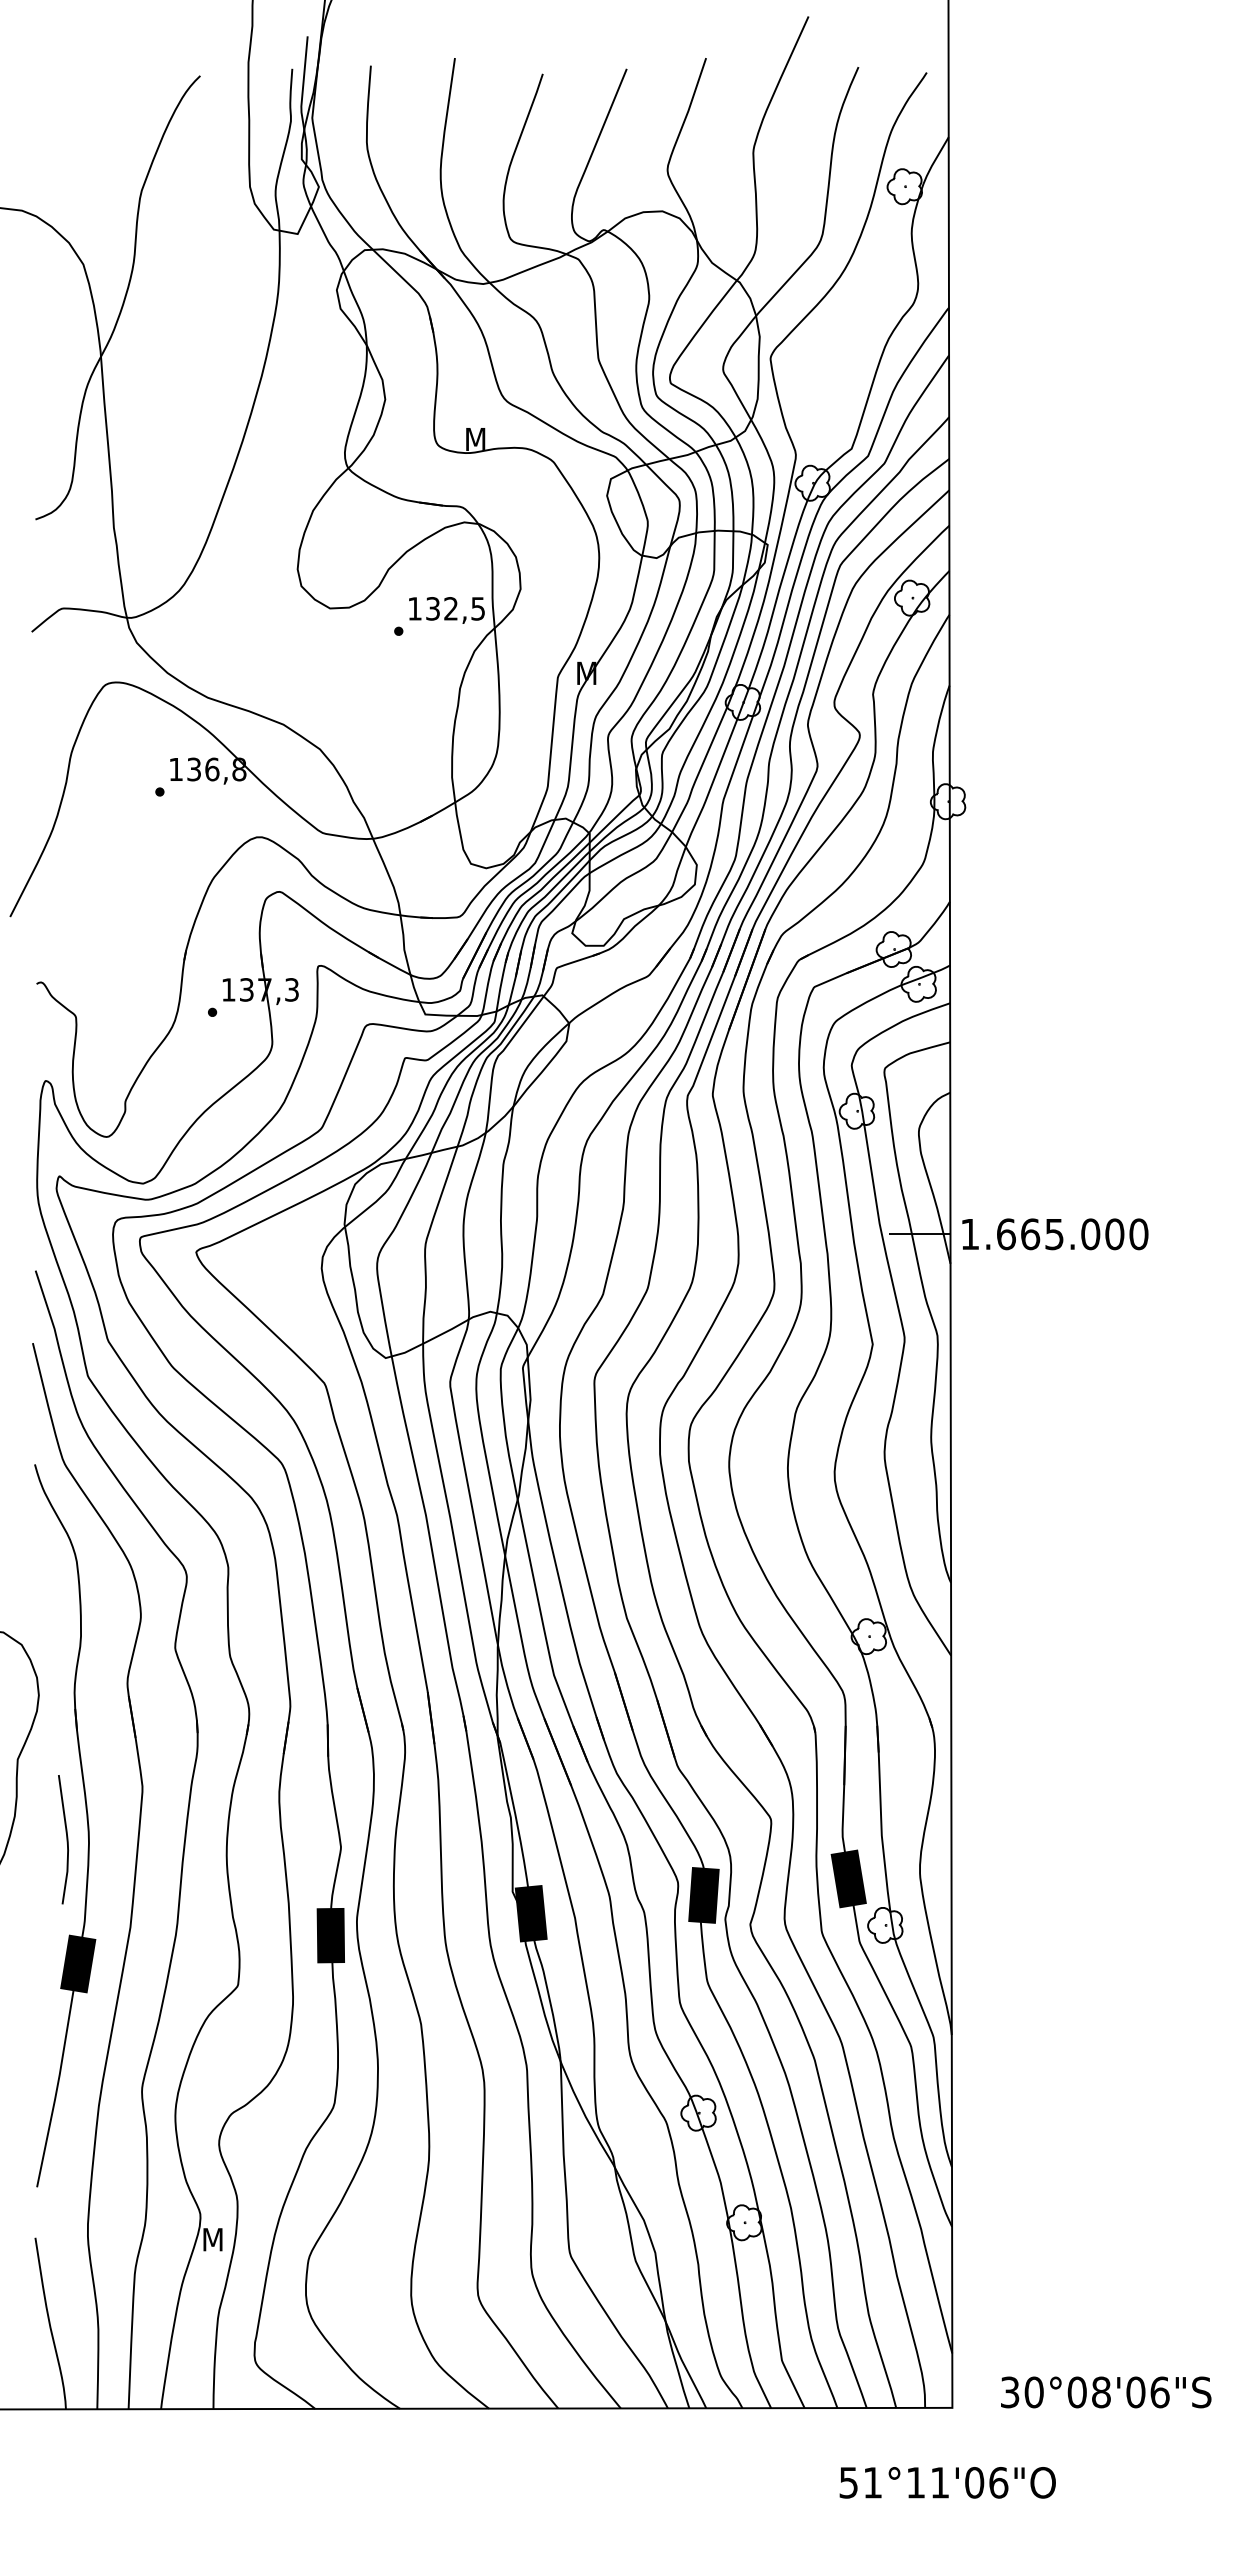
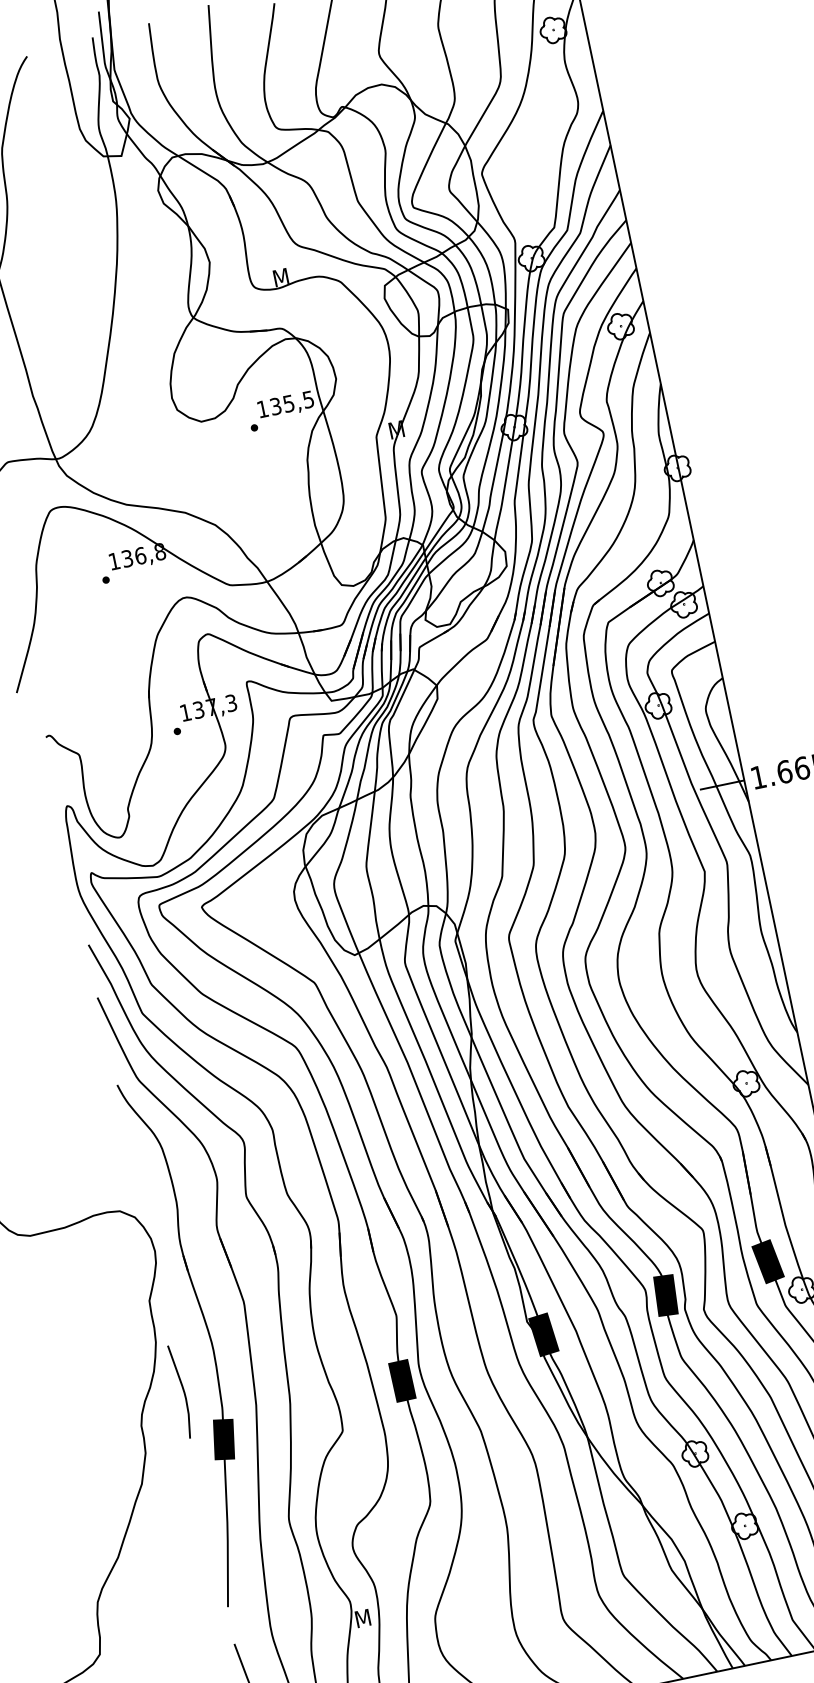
text: (450, 608) -> (288, 403), 132,5 -> 135,5
curve: (66, 1839) -> (183, 1391), moved

